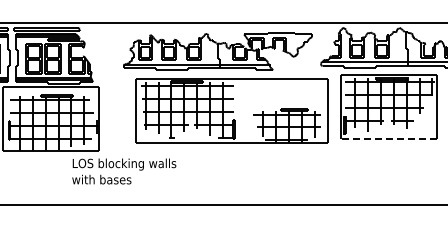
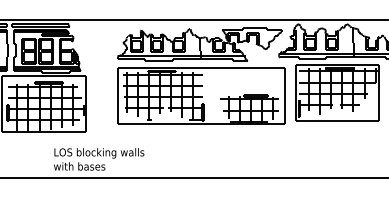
part: (217, 51) -> (199, 44), moved
line: (388, 139) -> (337, 121), dashed -> solid
text: (124, 171) -> (99, 159), moved

